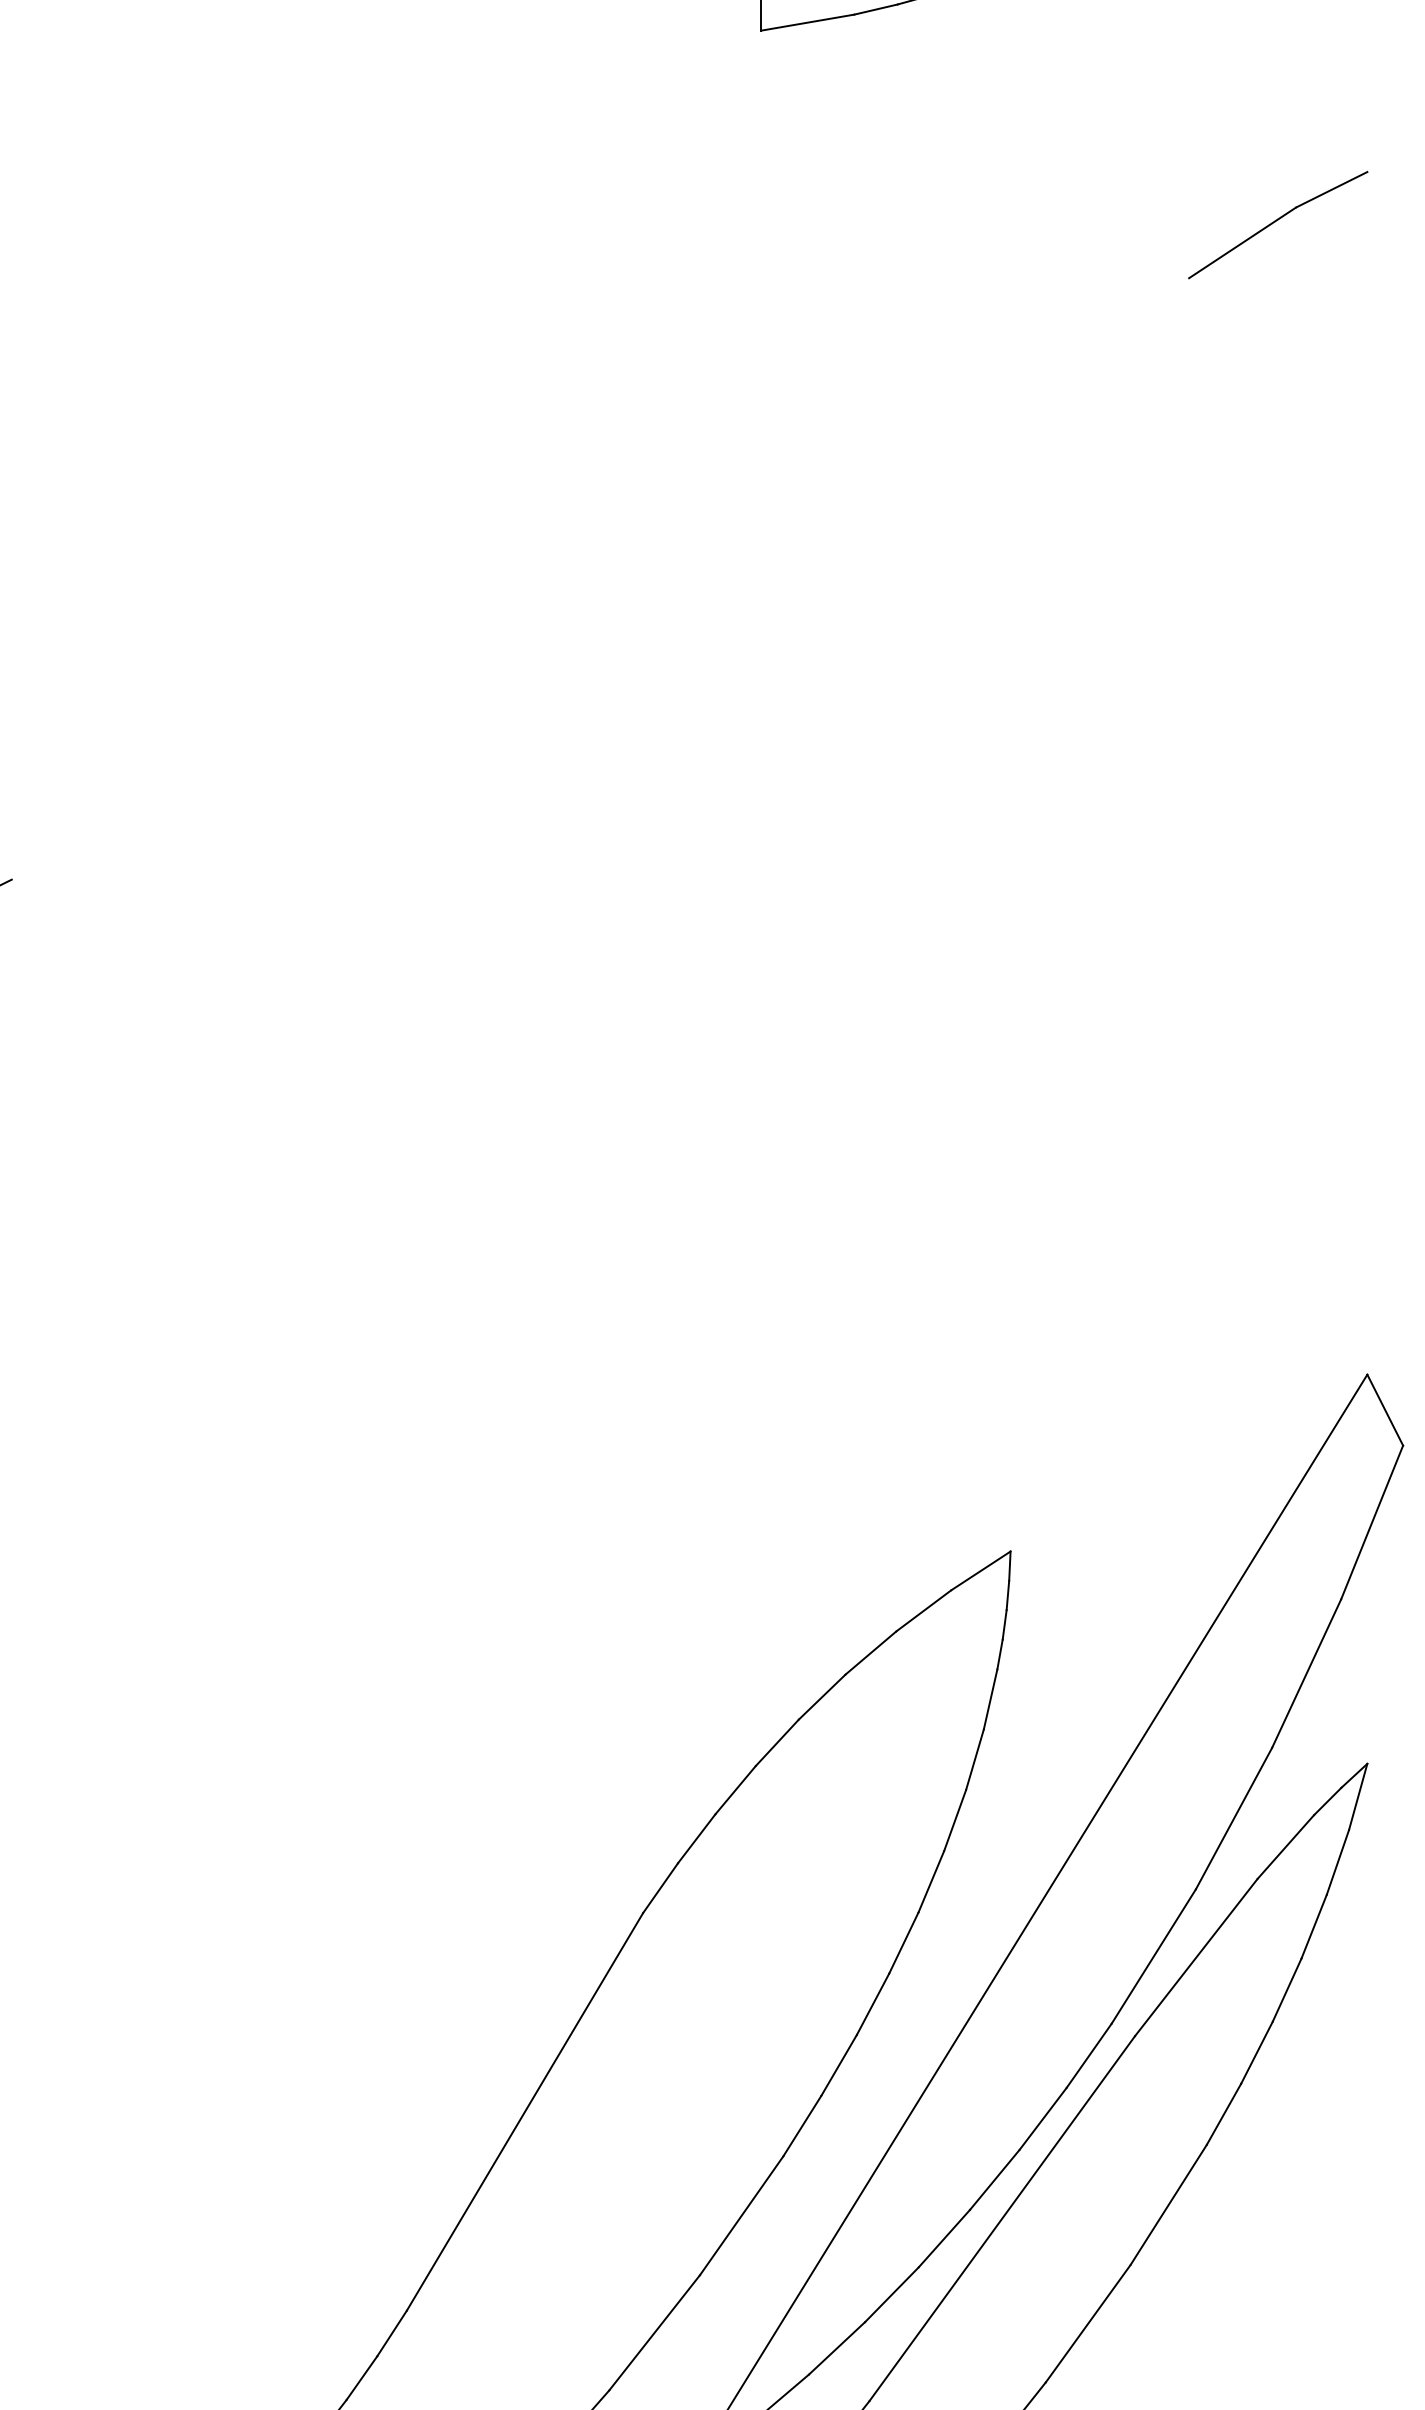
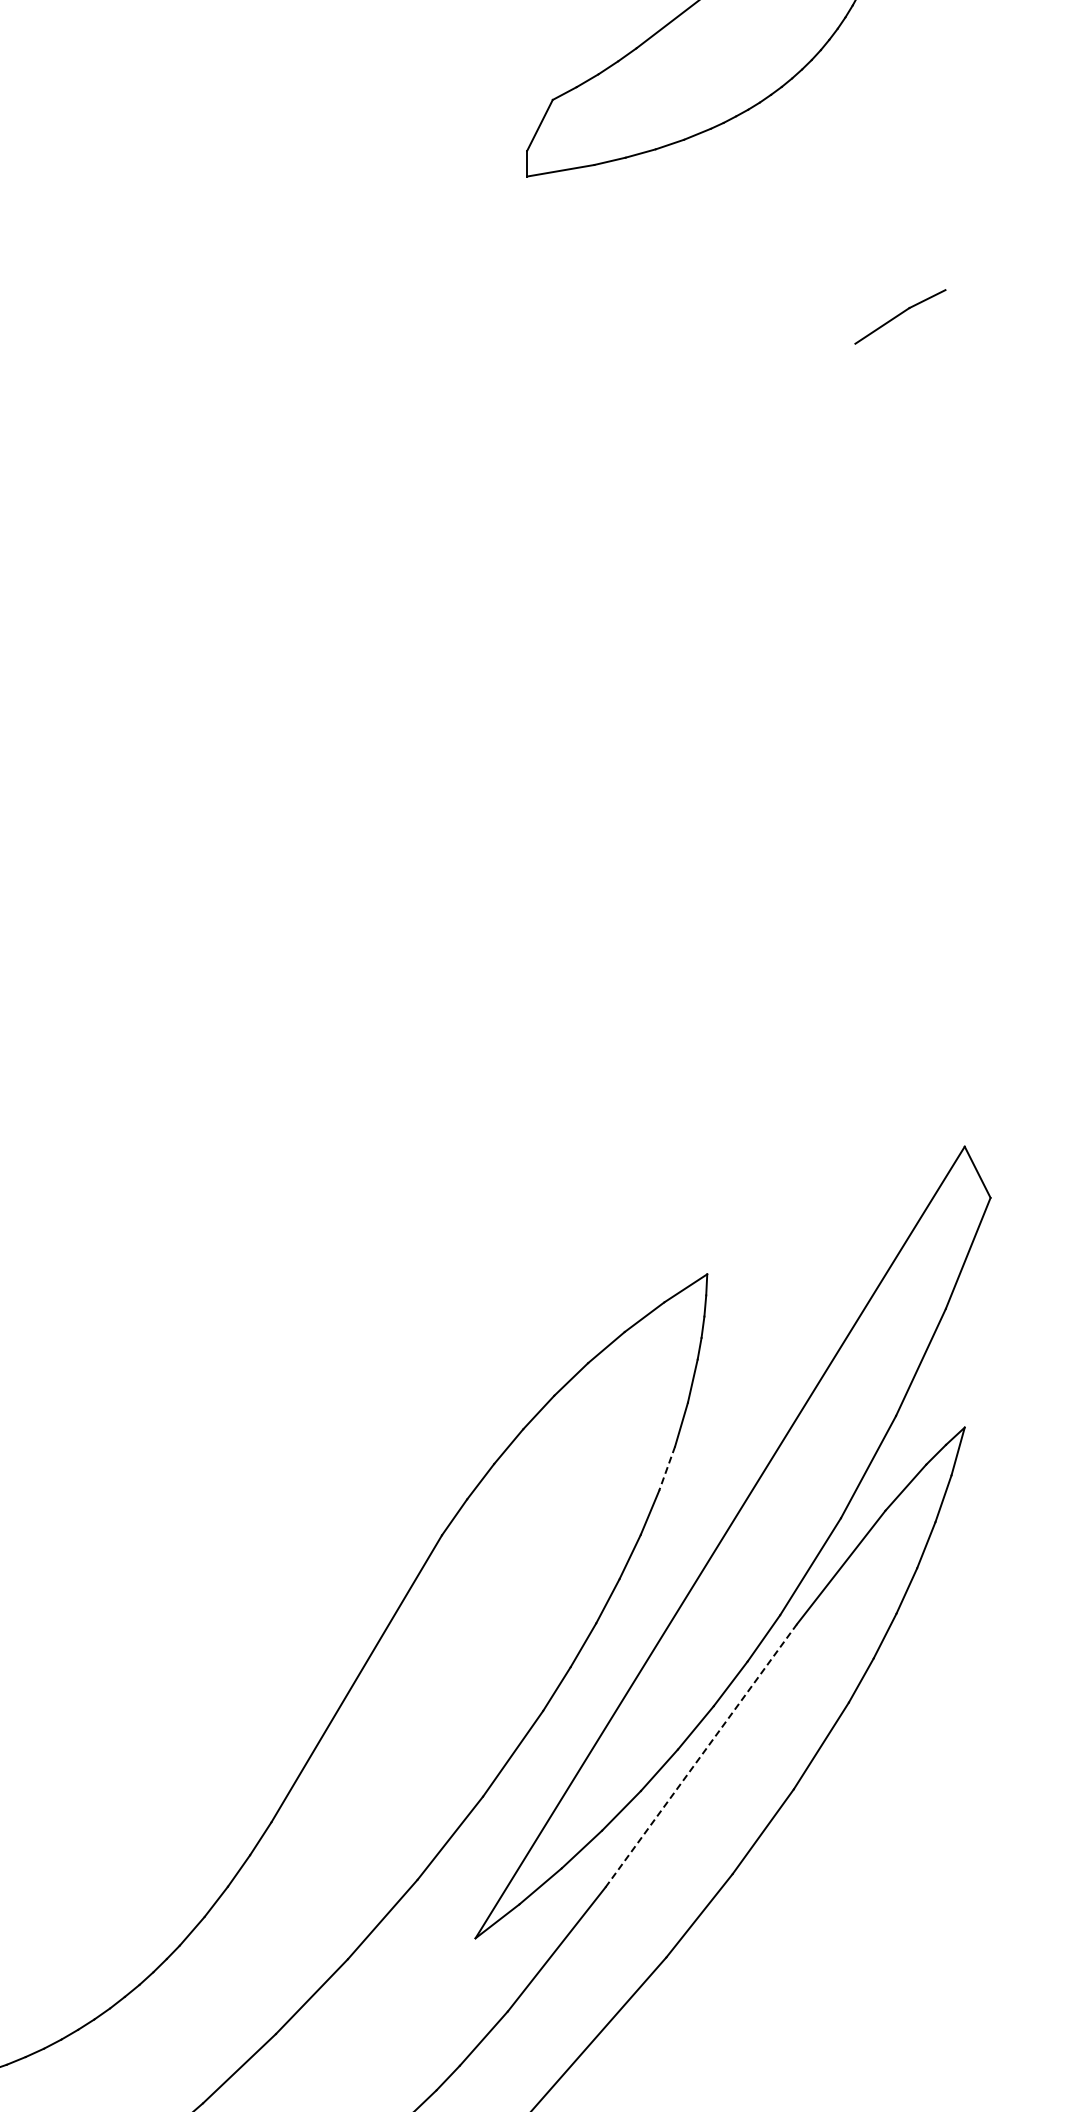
part: (1278, 224) -> (900, 316), size x0.7
line: (955, 1820) -> (667, 1468), solid -> dashed
line: (1002, 2218) -> (701, 1755), solid -> dashed

